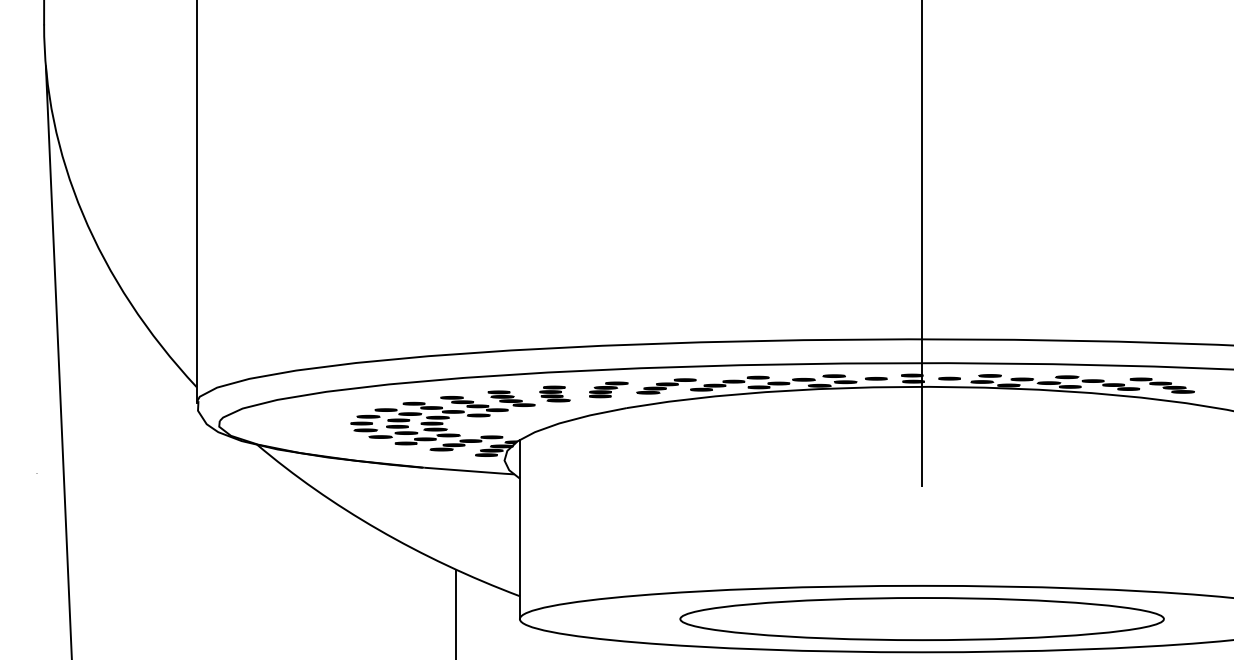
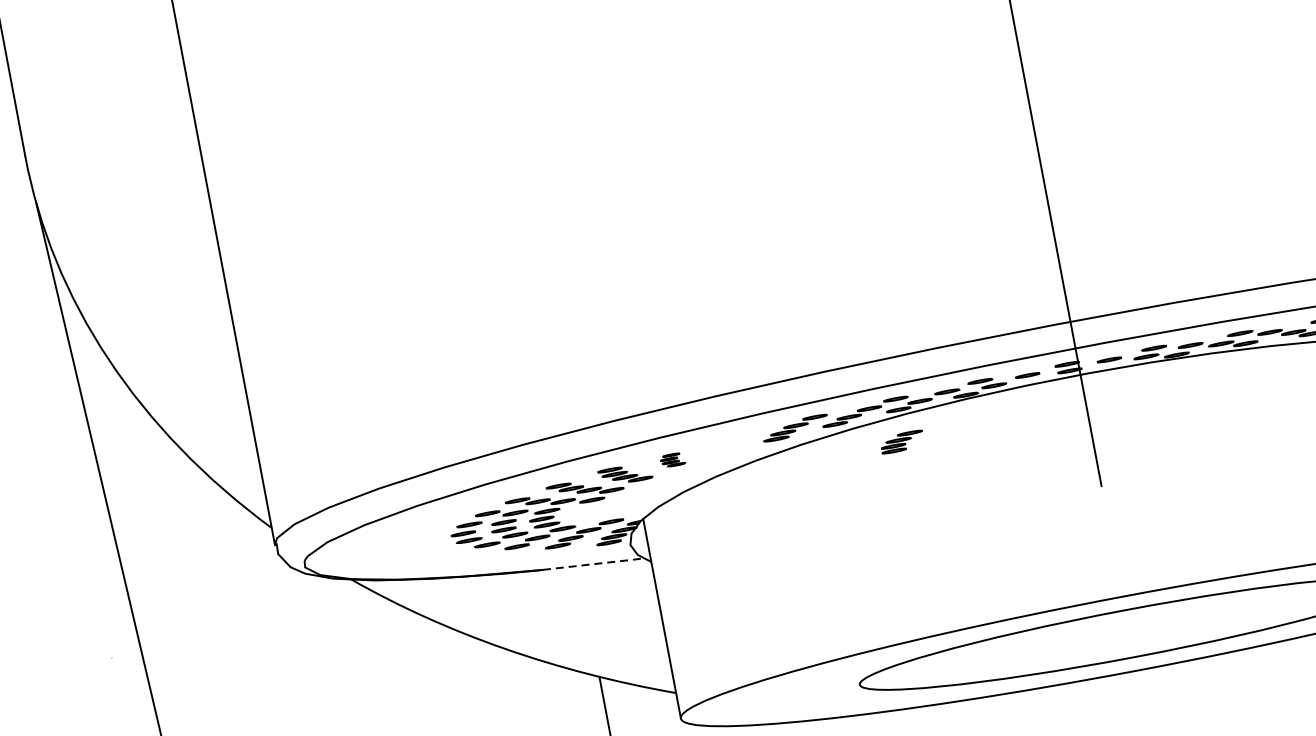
part: (608, 389) -> (901, 441), moved
part: (554, 393) -> (672, 459), size x0.7
line: (470, 471) -> (594, 564), solid -> dashed

